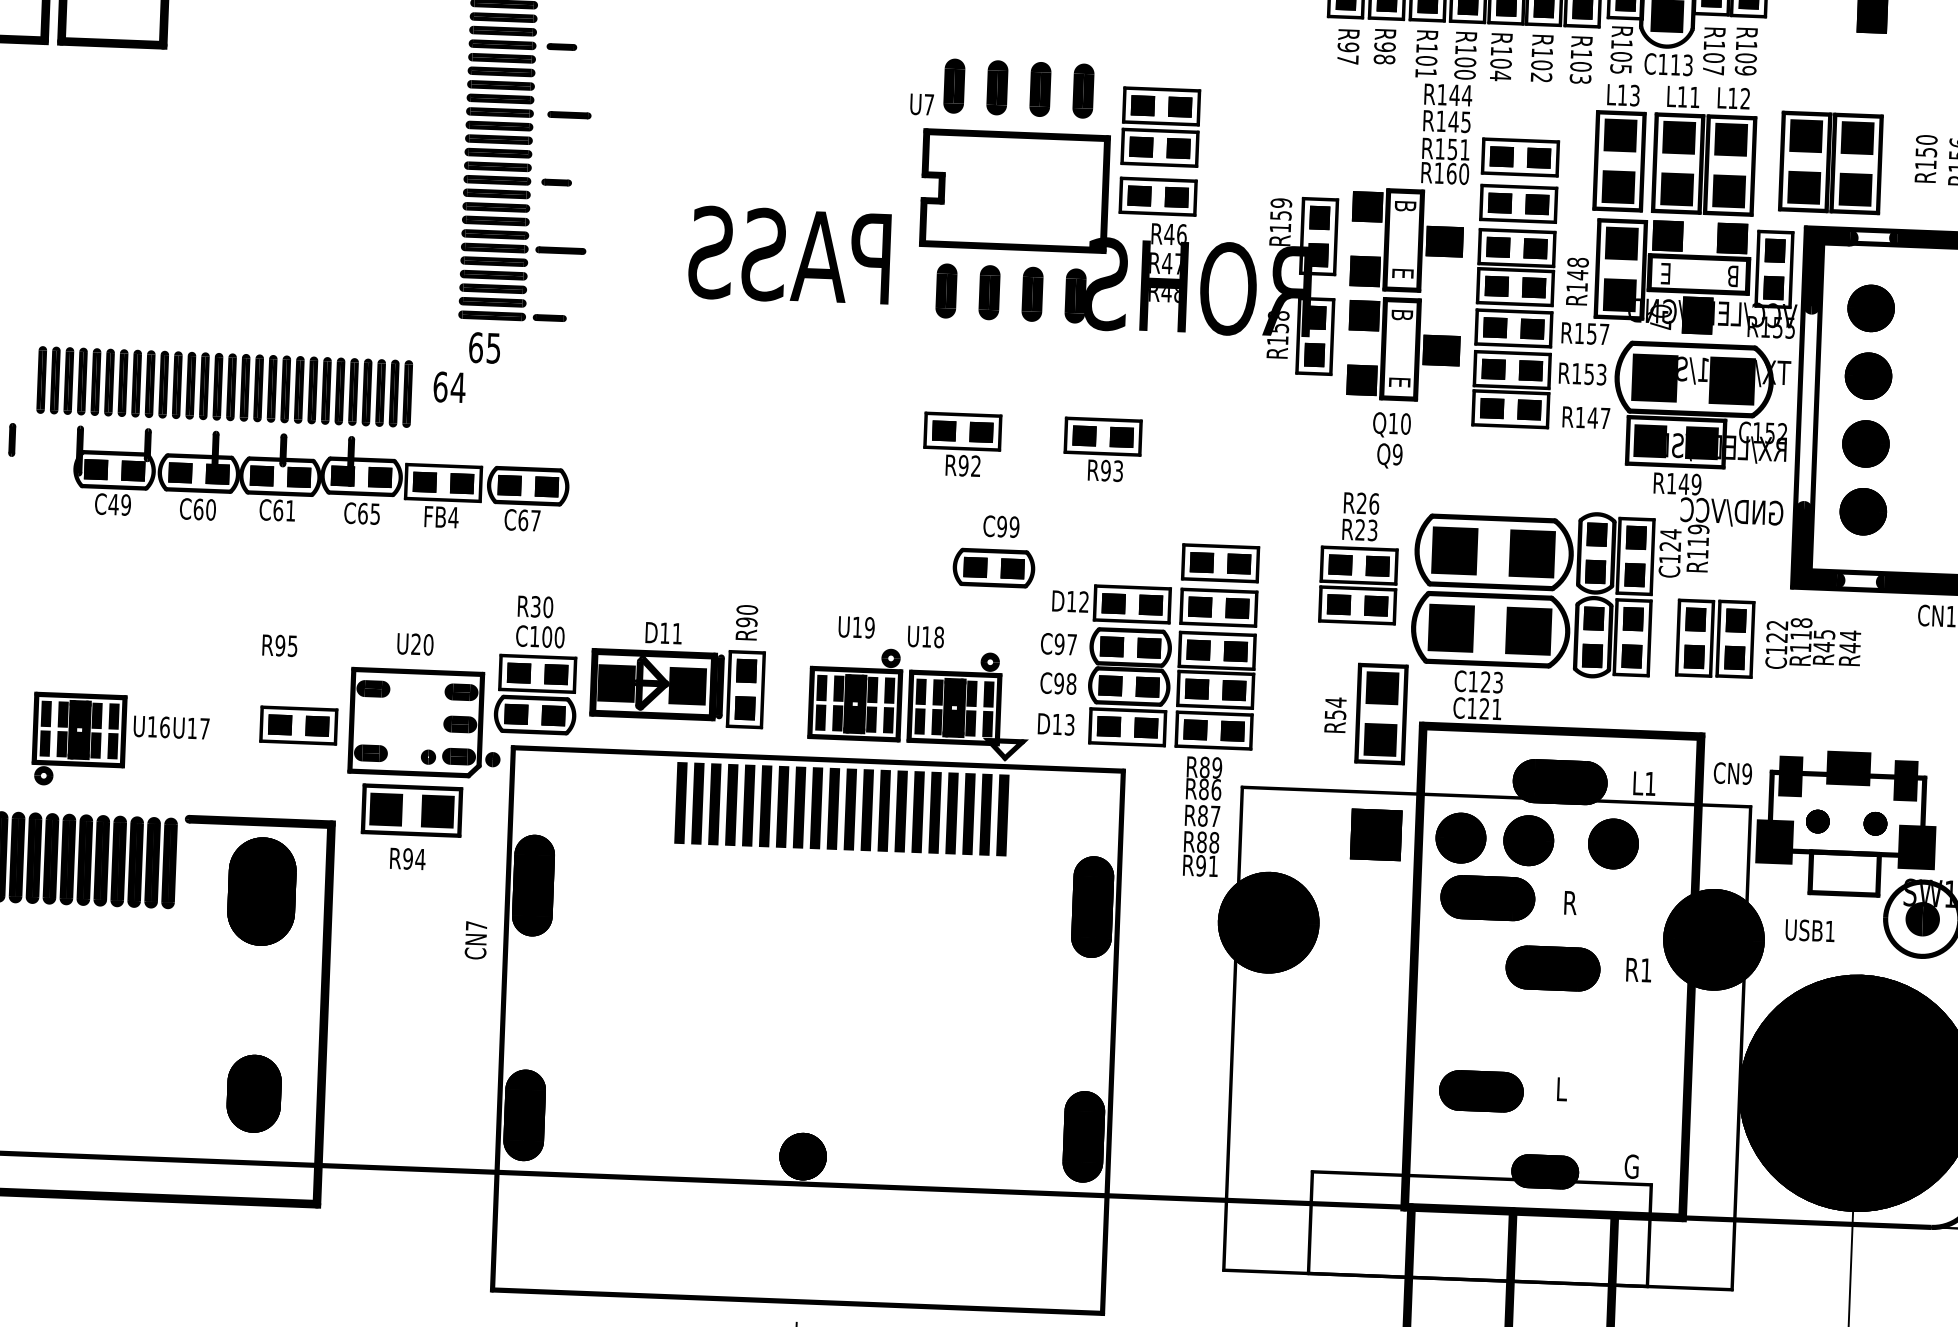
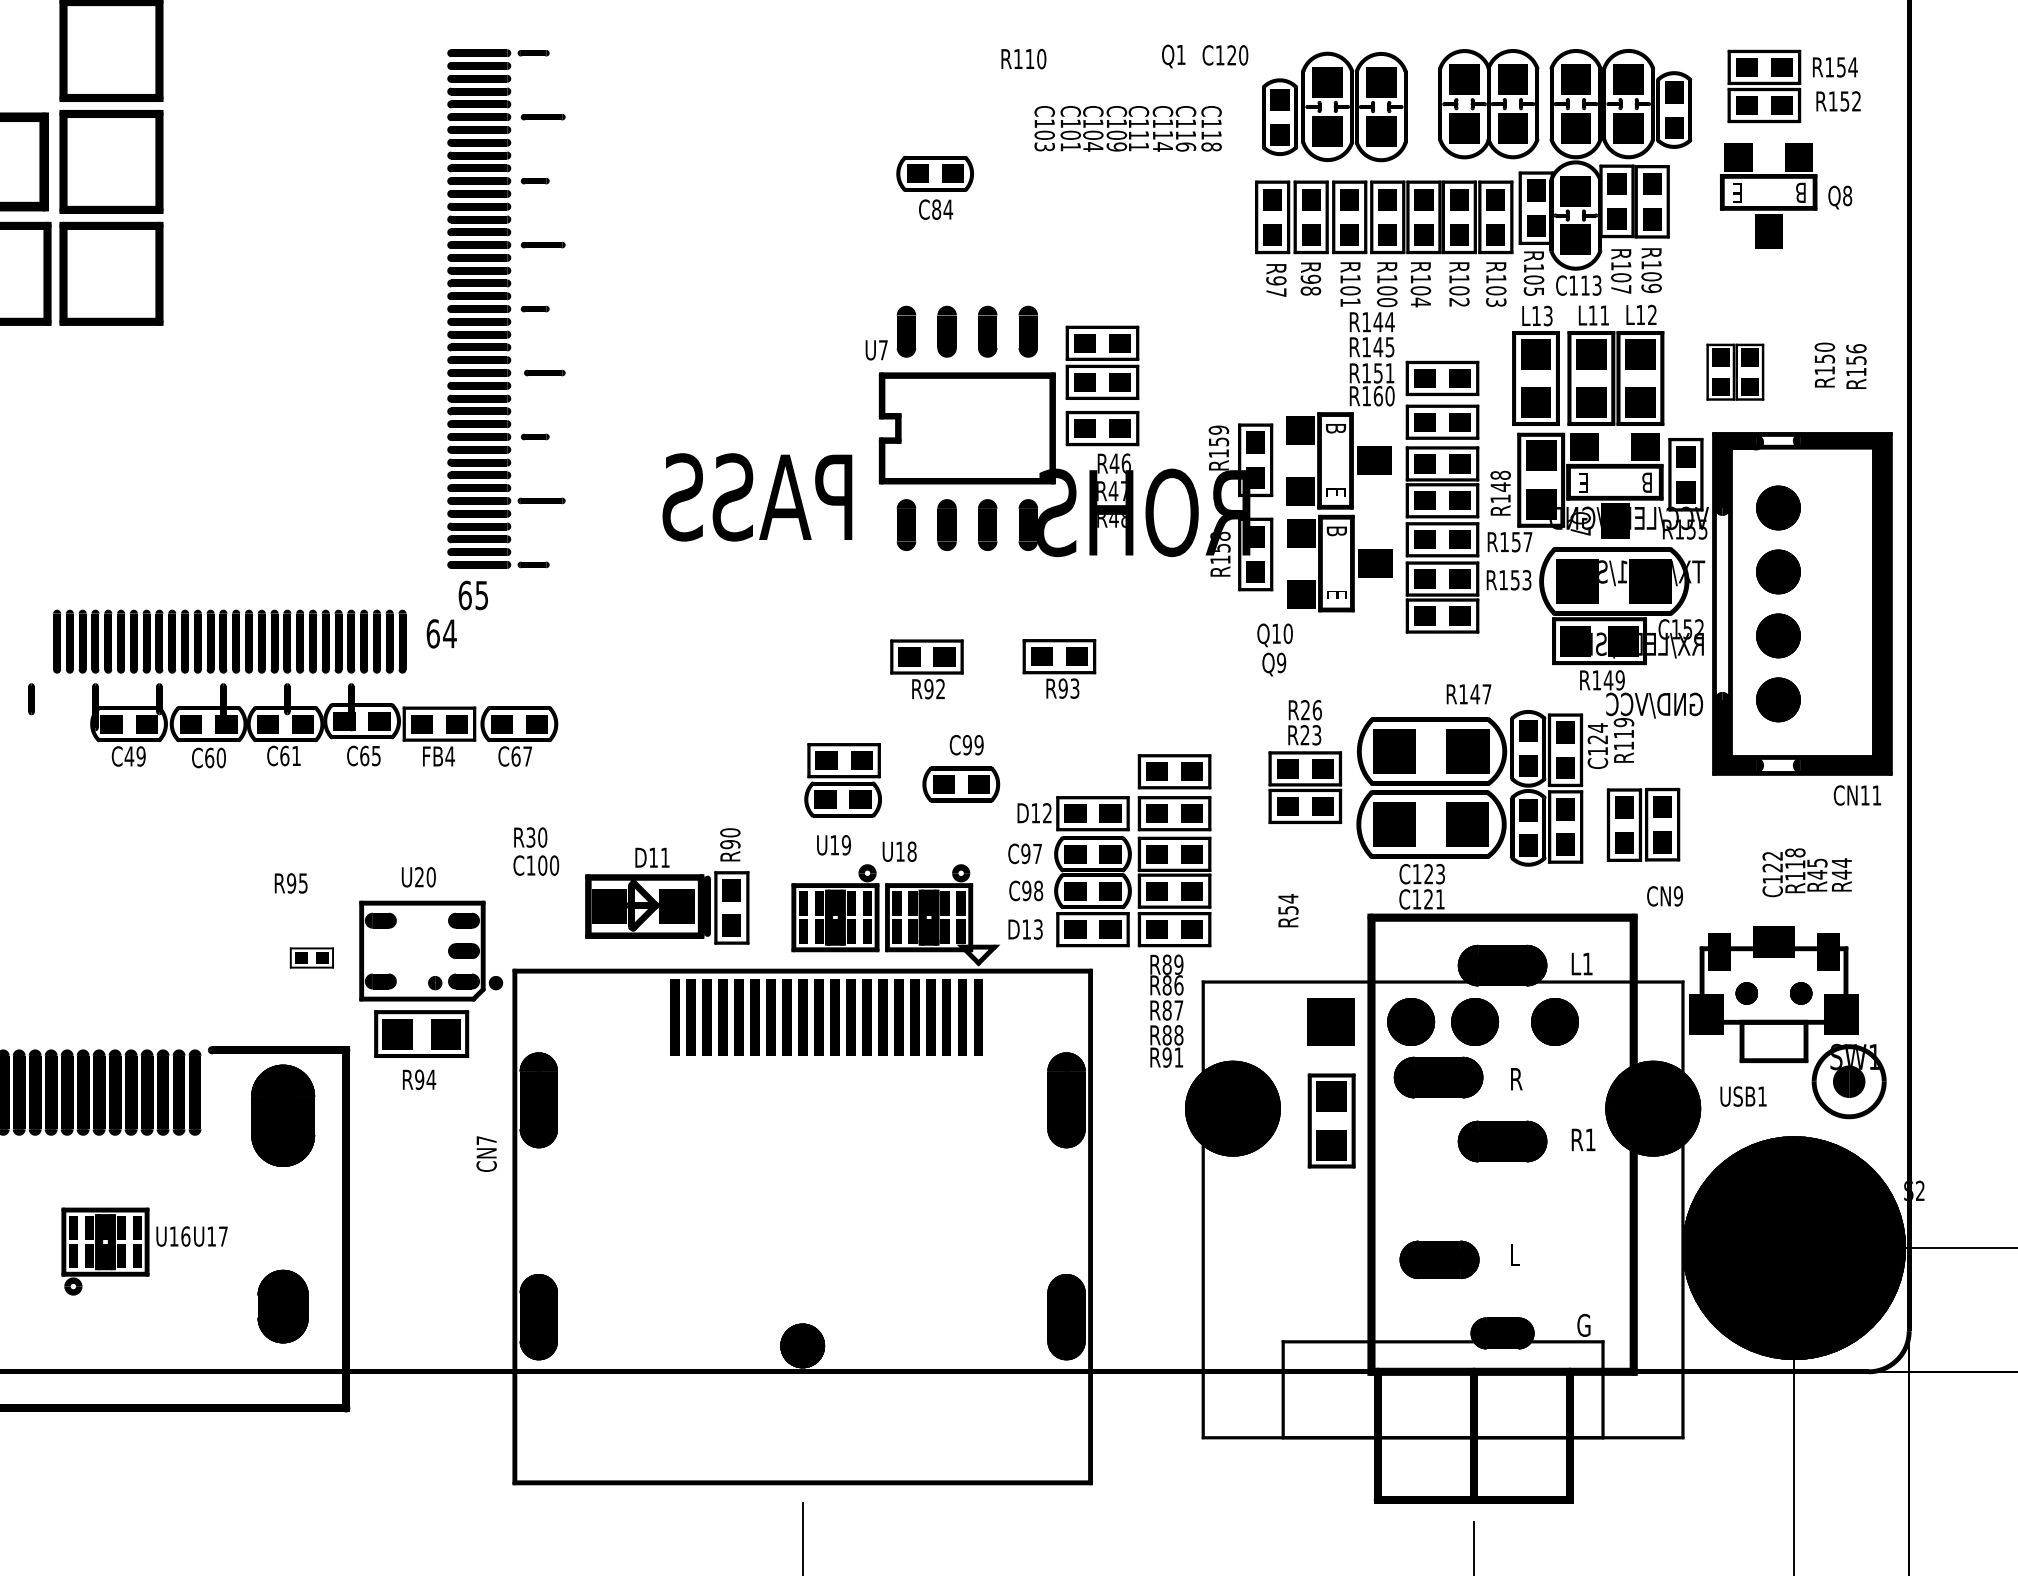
part: (1831, 162) -> (1735, 371), size x0.6
text: (1585, 417) -> (1468, 694), moved
text: (1390, 440) -> (1274, 649), moved
text: (1812, 644) -> (1806, 872), moved
part: (535, 694) -> (842, 780), moved
part: (1381, 713) -> (1331, 1120), moved
part: (298, 725) -> (311, 957), size x0.6
text: (120, 741) -> (144, 1251), moved
text: (1732, 773) -> (1664, 896), moved

